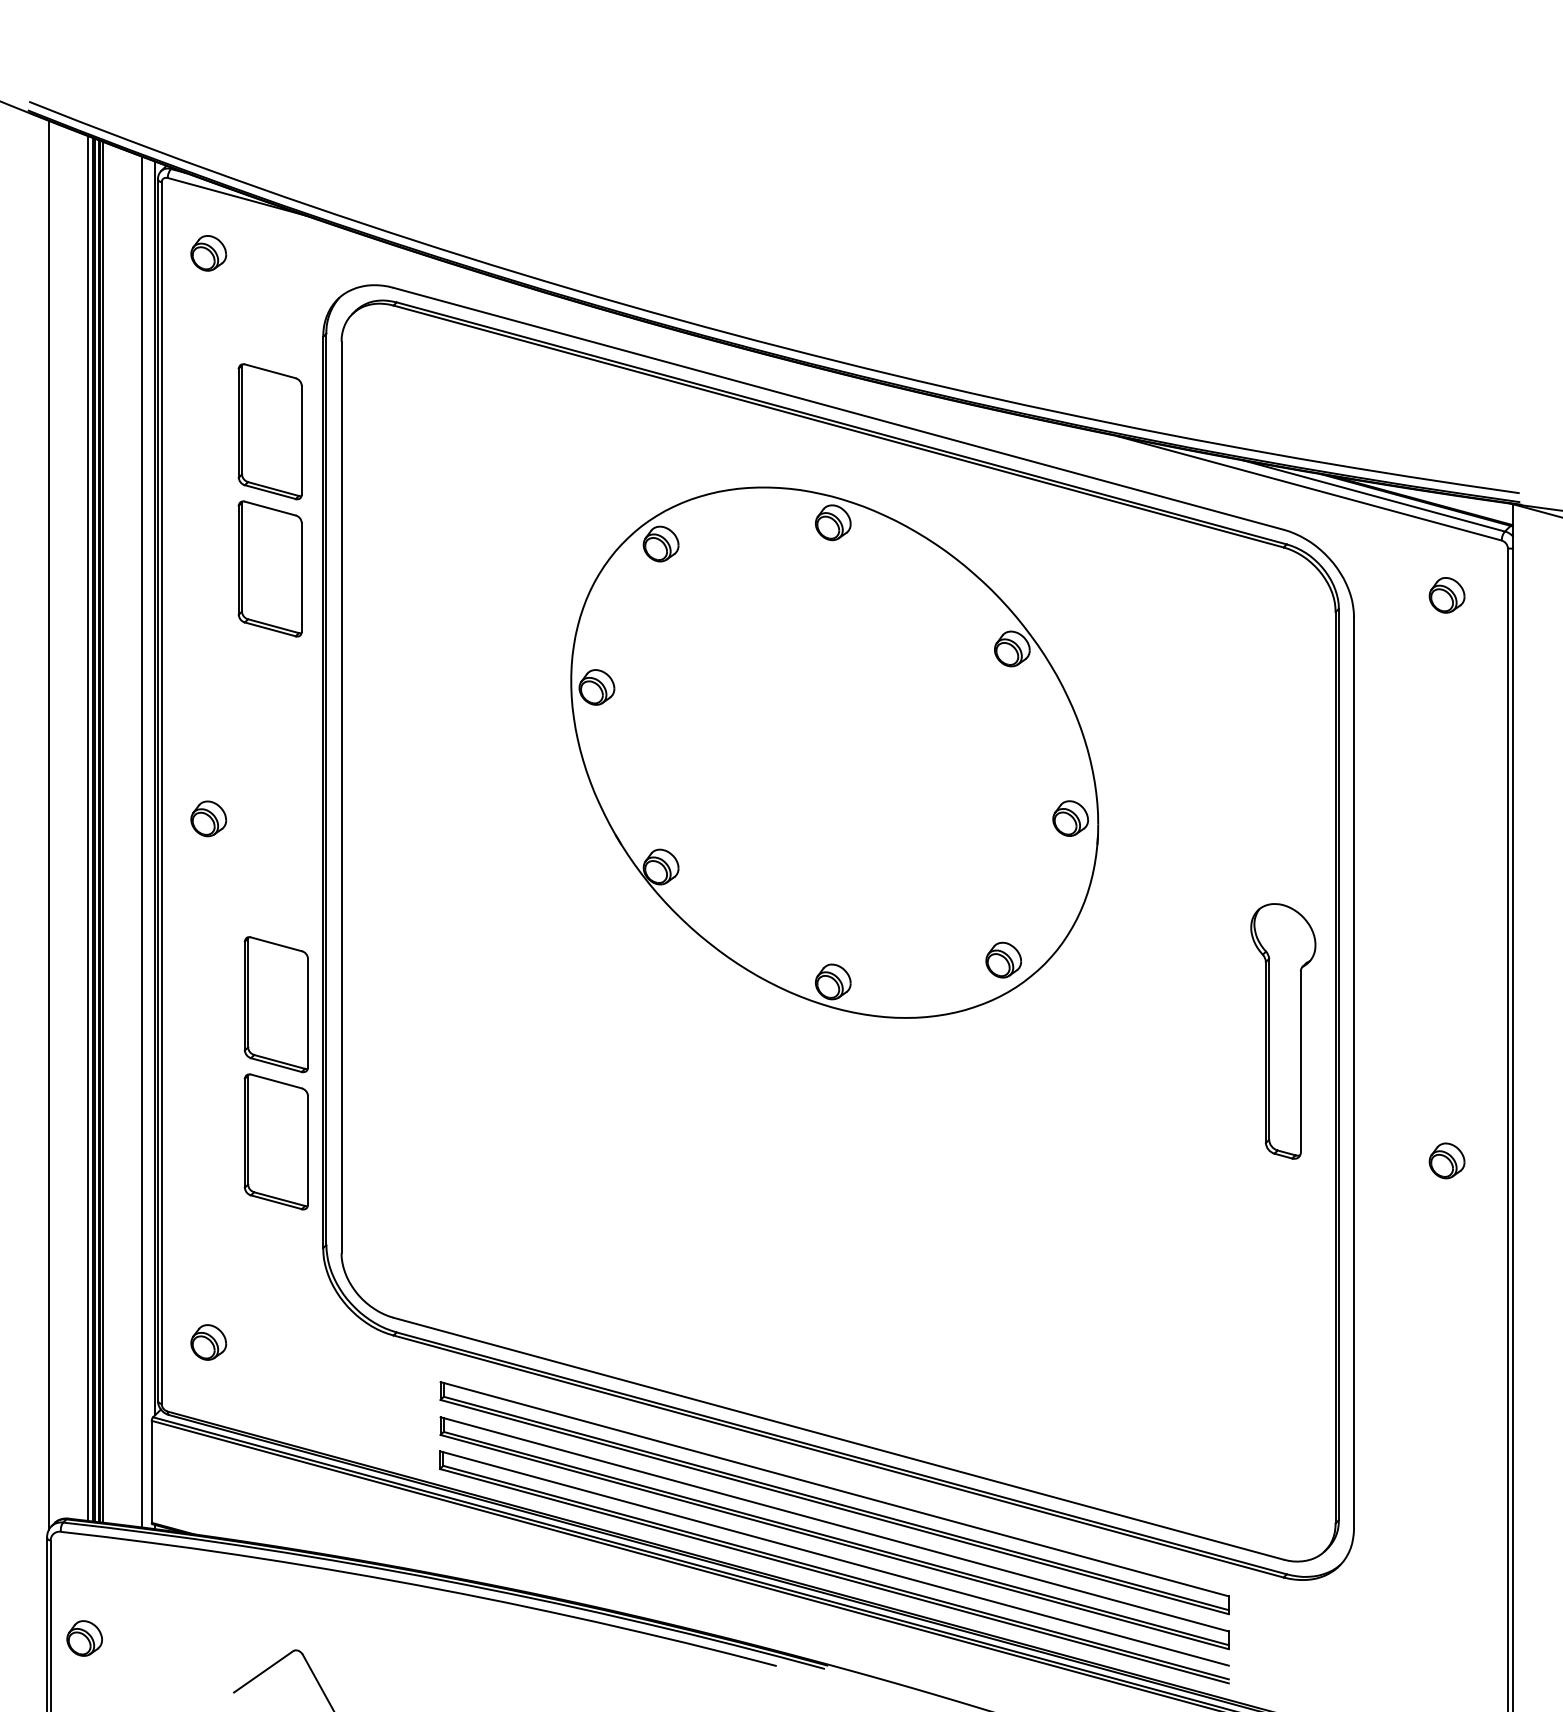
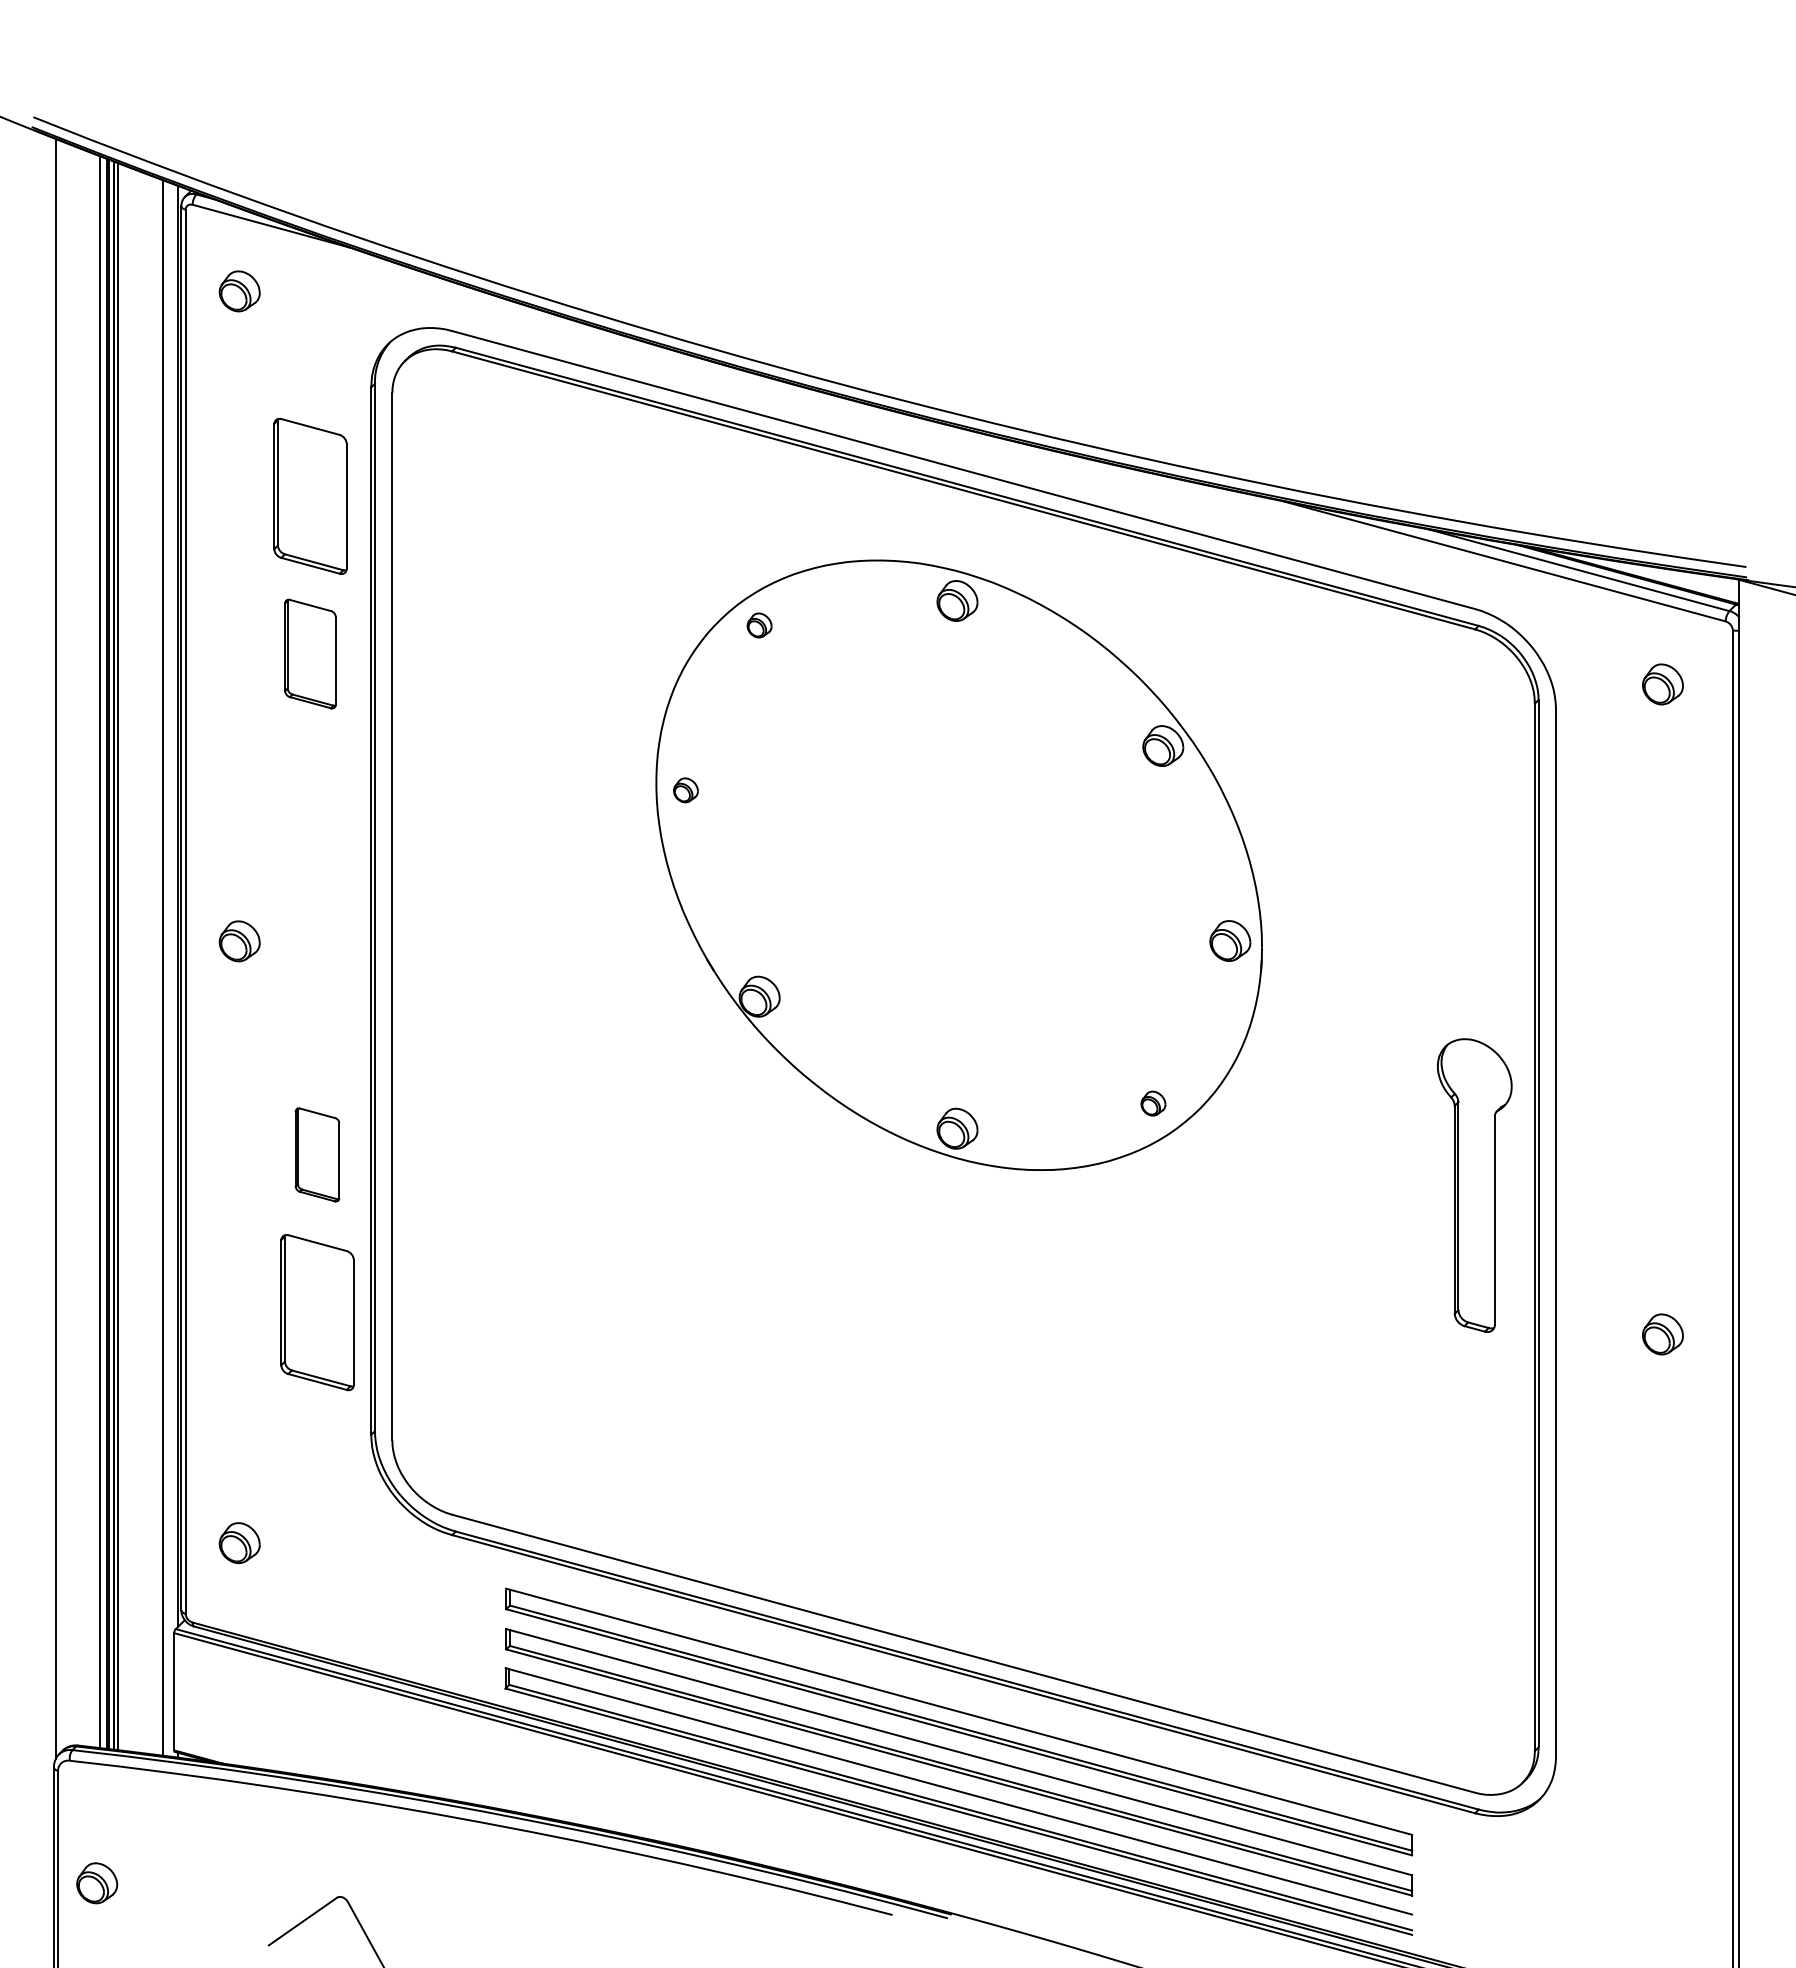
part: (660, 544) -> (759, 625), size x0.6
part: (270, 568) -> (310, 653), size x0.7
part: (596, 687) -> (685, 790), size x0.6
part: (1003, 959) -> (1153, 1103), size x0.6
part: (276, 1004) -> (317, 1154), size x0.6

